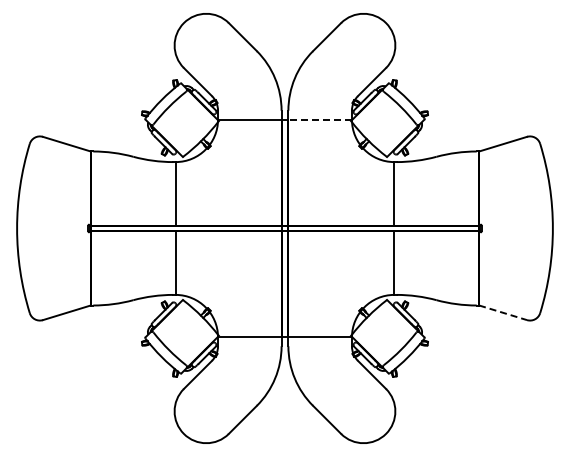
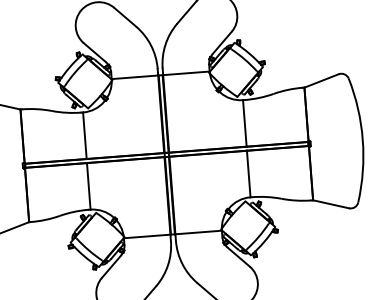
line: (320, 119) -> (186, 73), dashed -> solid
line: (503, 312) -> (331, 204), dashed -> solid

